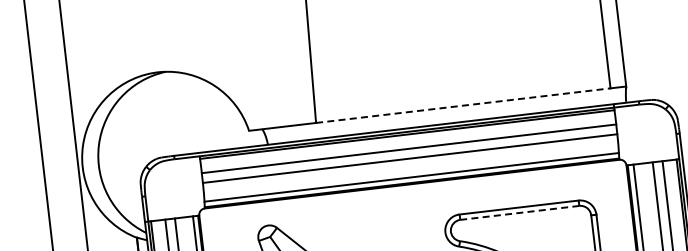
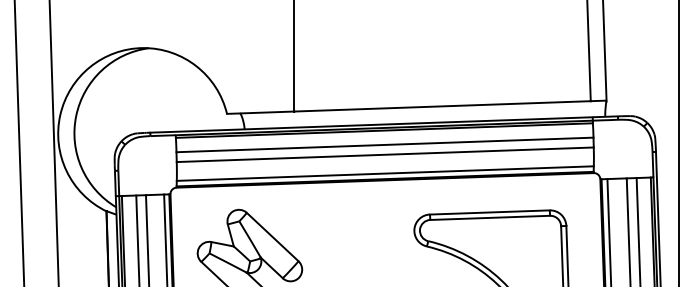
line: (464, 105) -> (443, 106), dashed -> solid
line: (520, 212) -> (490, 217), dashed -> solid

